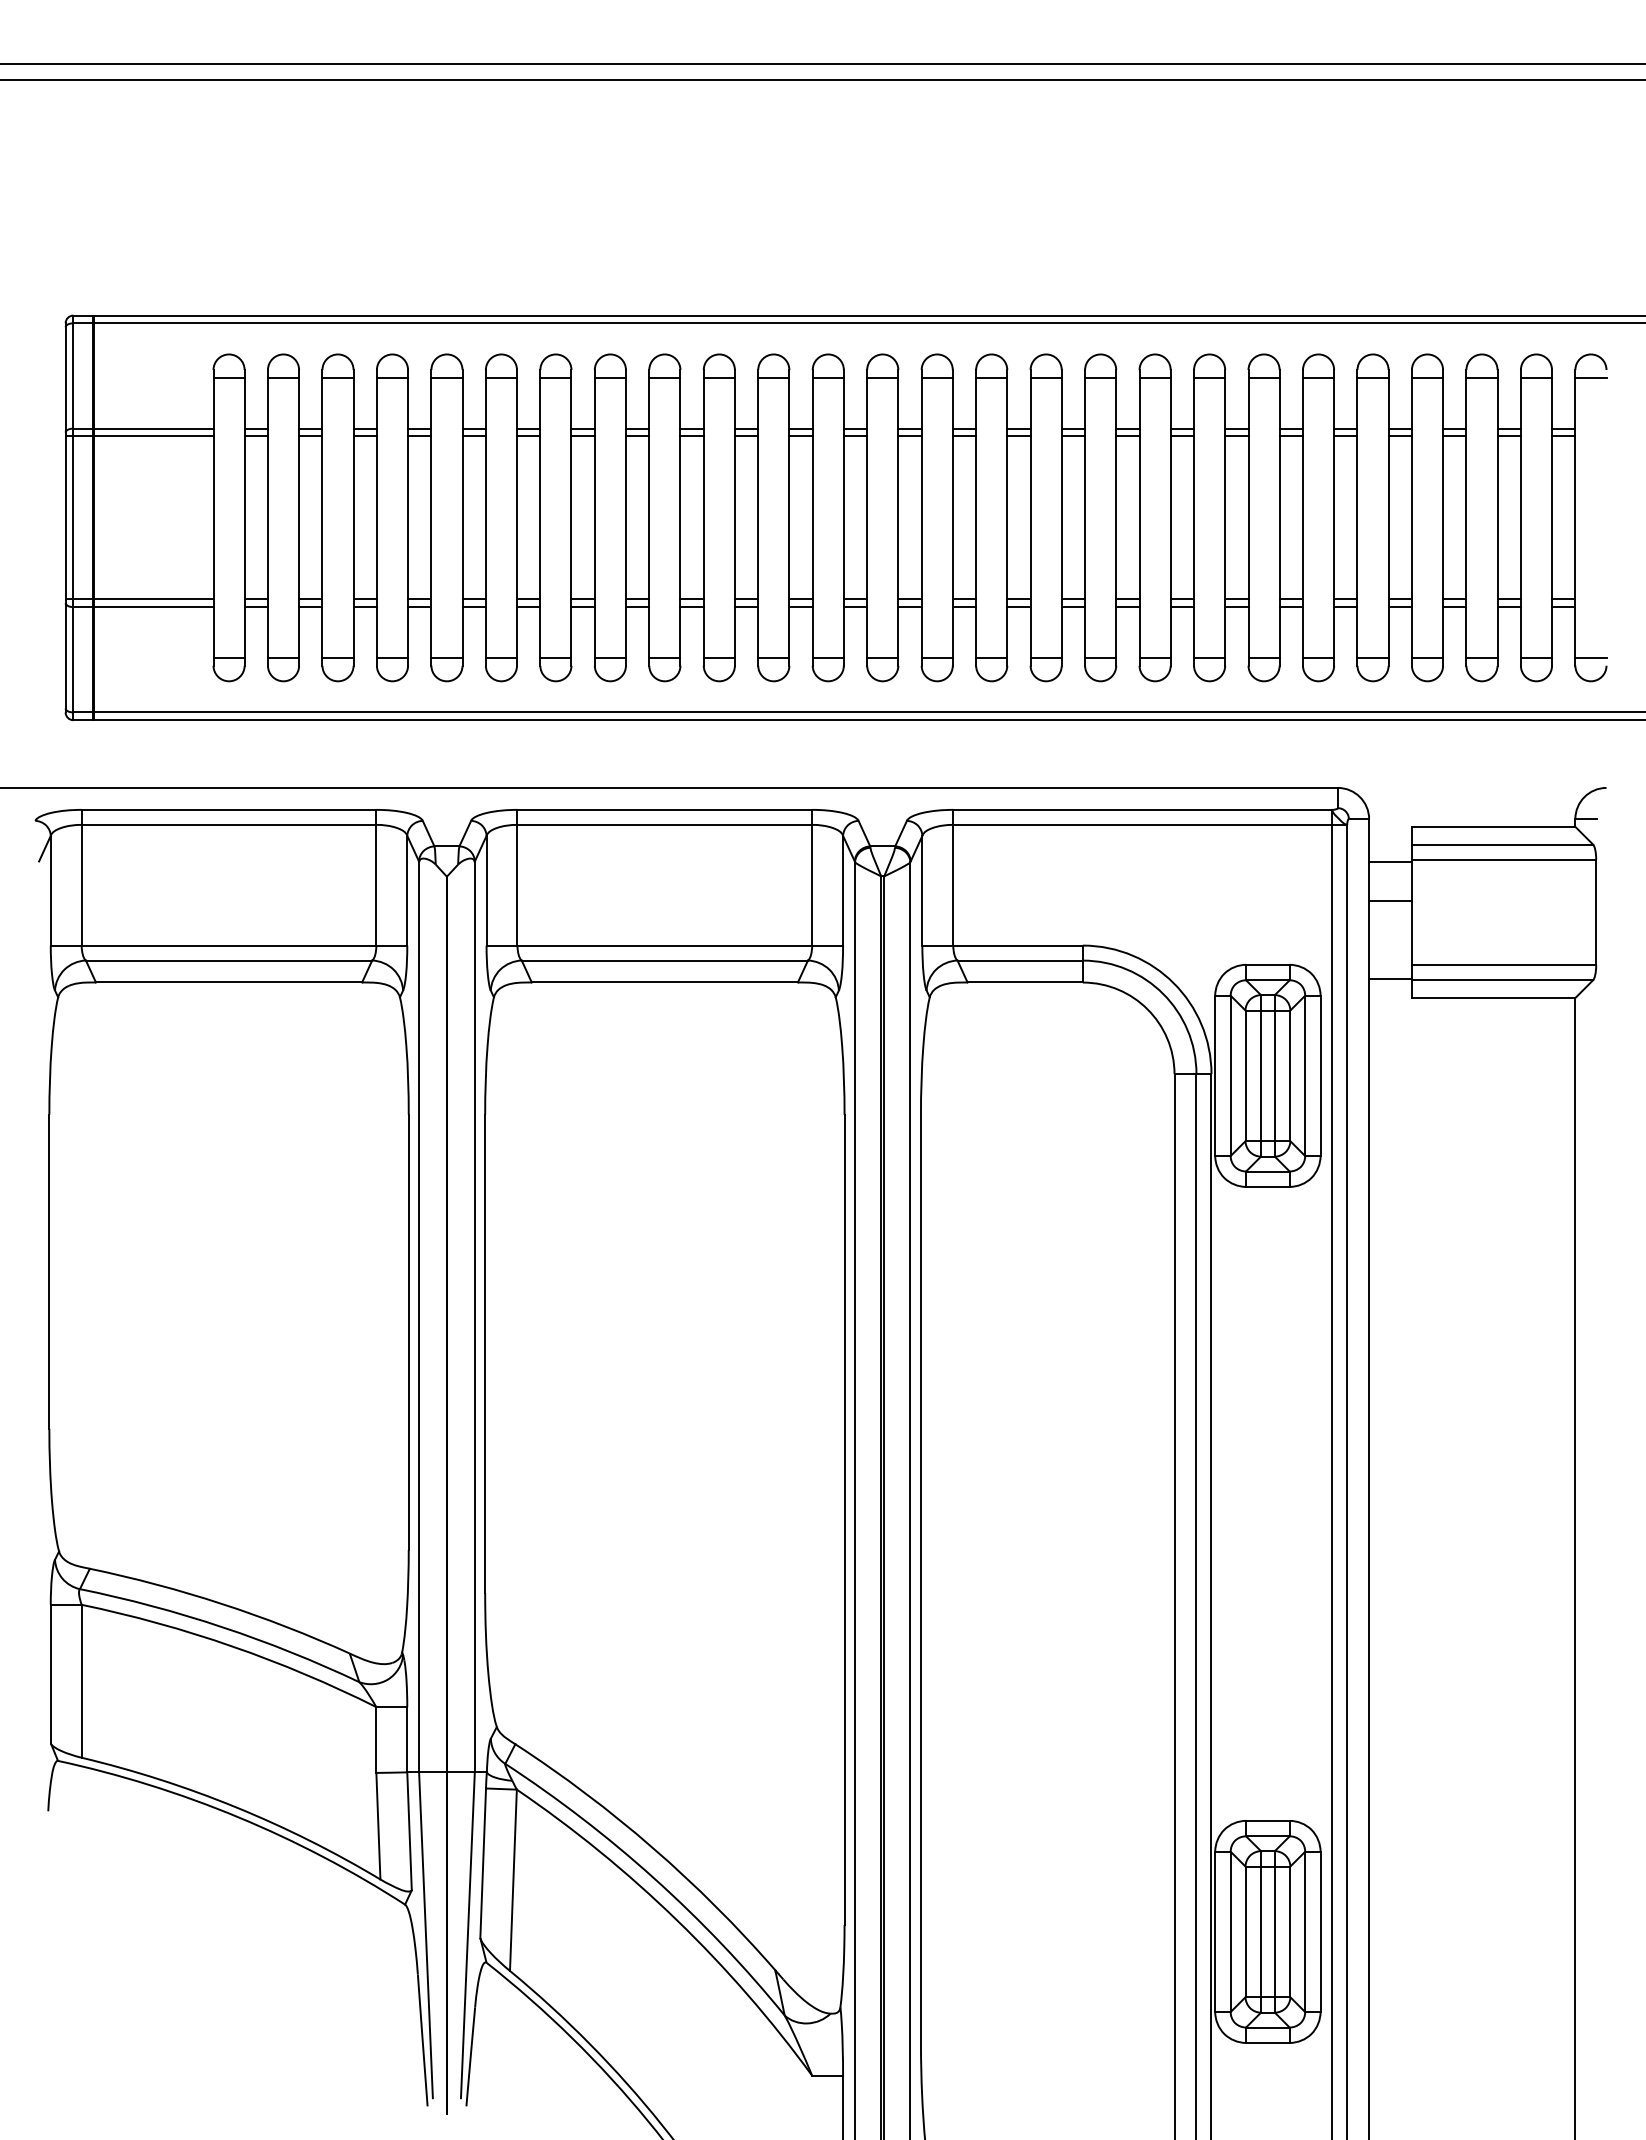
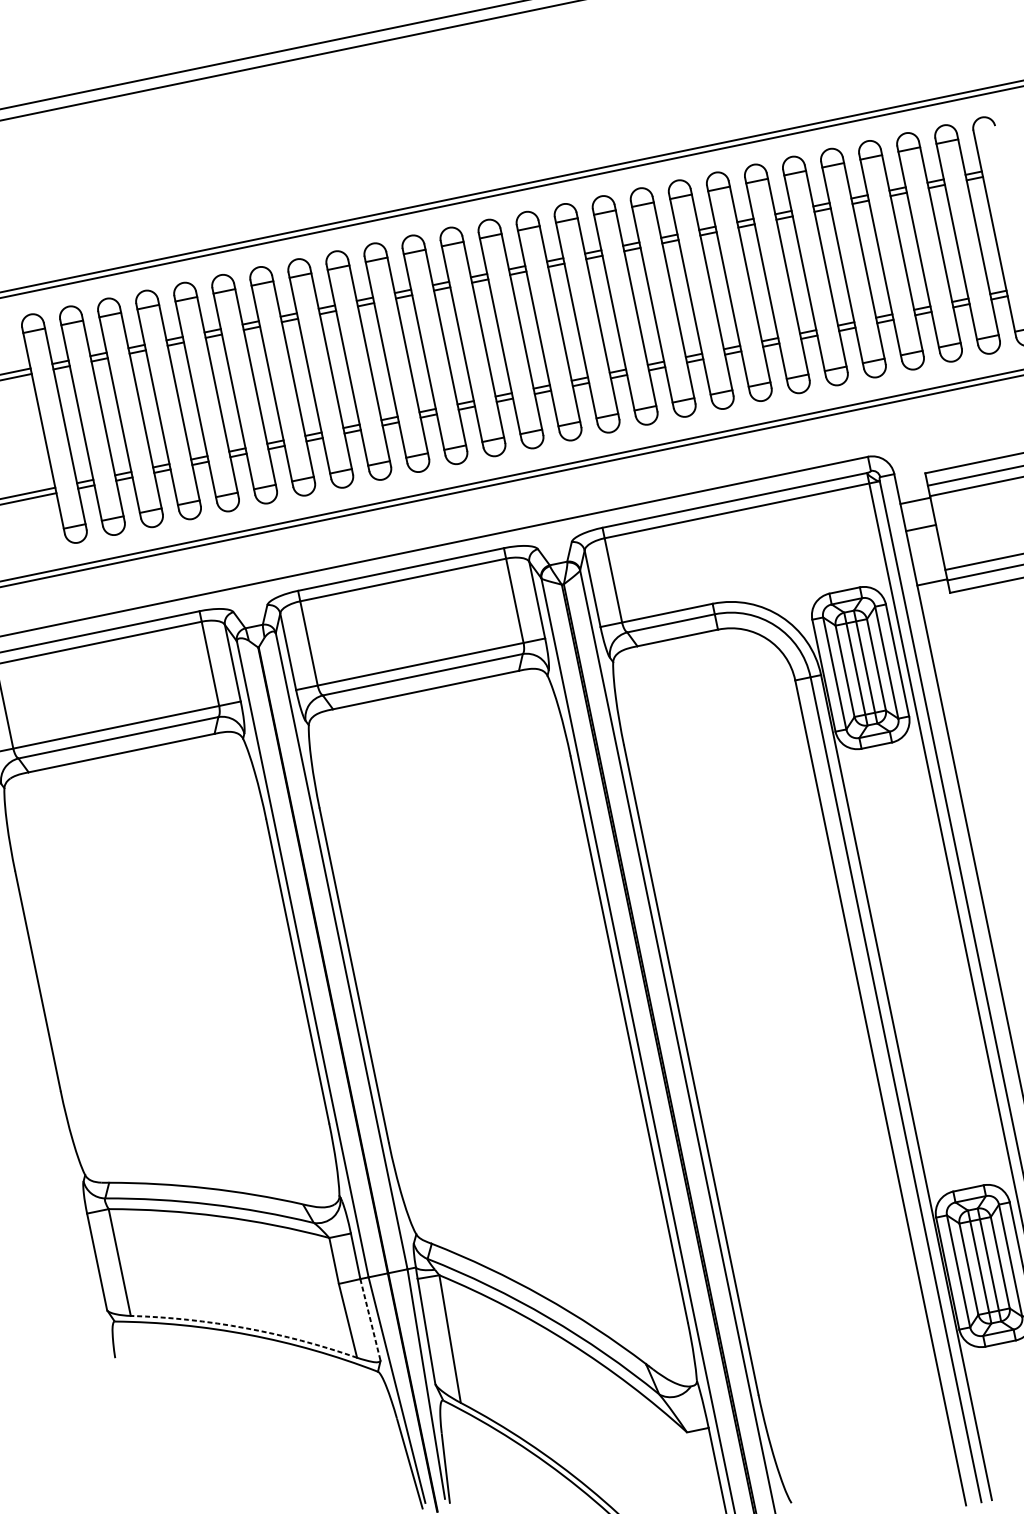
line: (1590, 377) -> (985, 133), removed
arc: (235, 1807) -> (245, 1328), solid -> dashed
line: (409, 1831) -> (370, 1320), solid -> dashed

